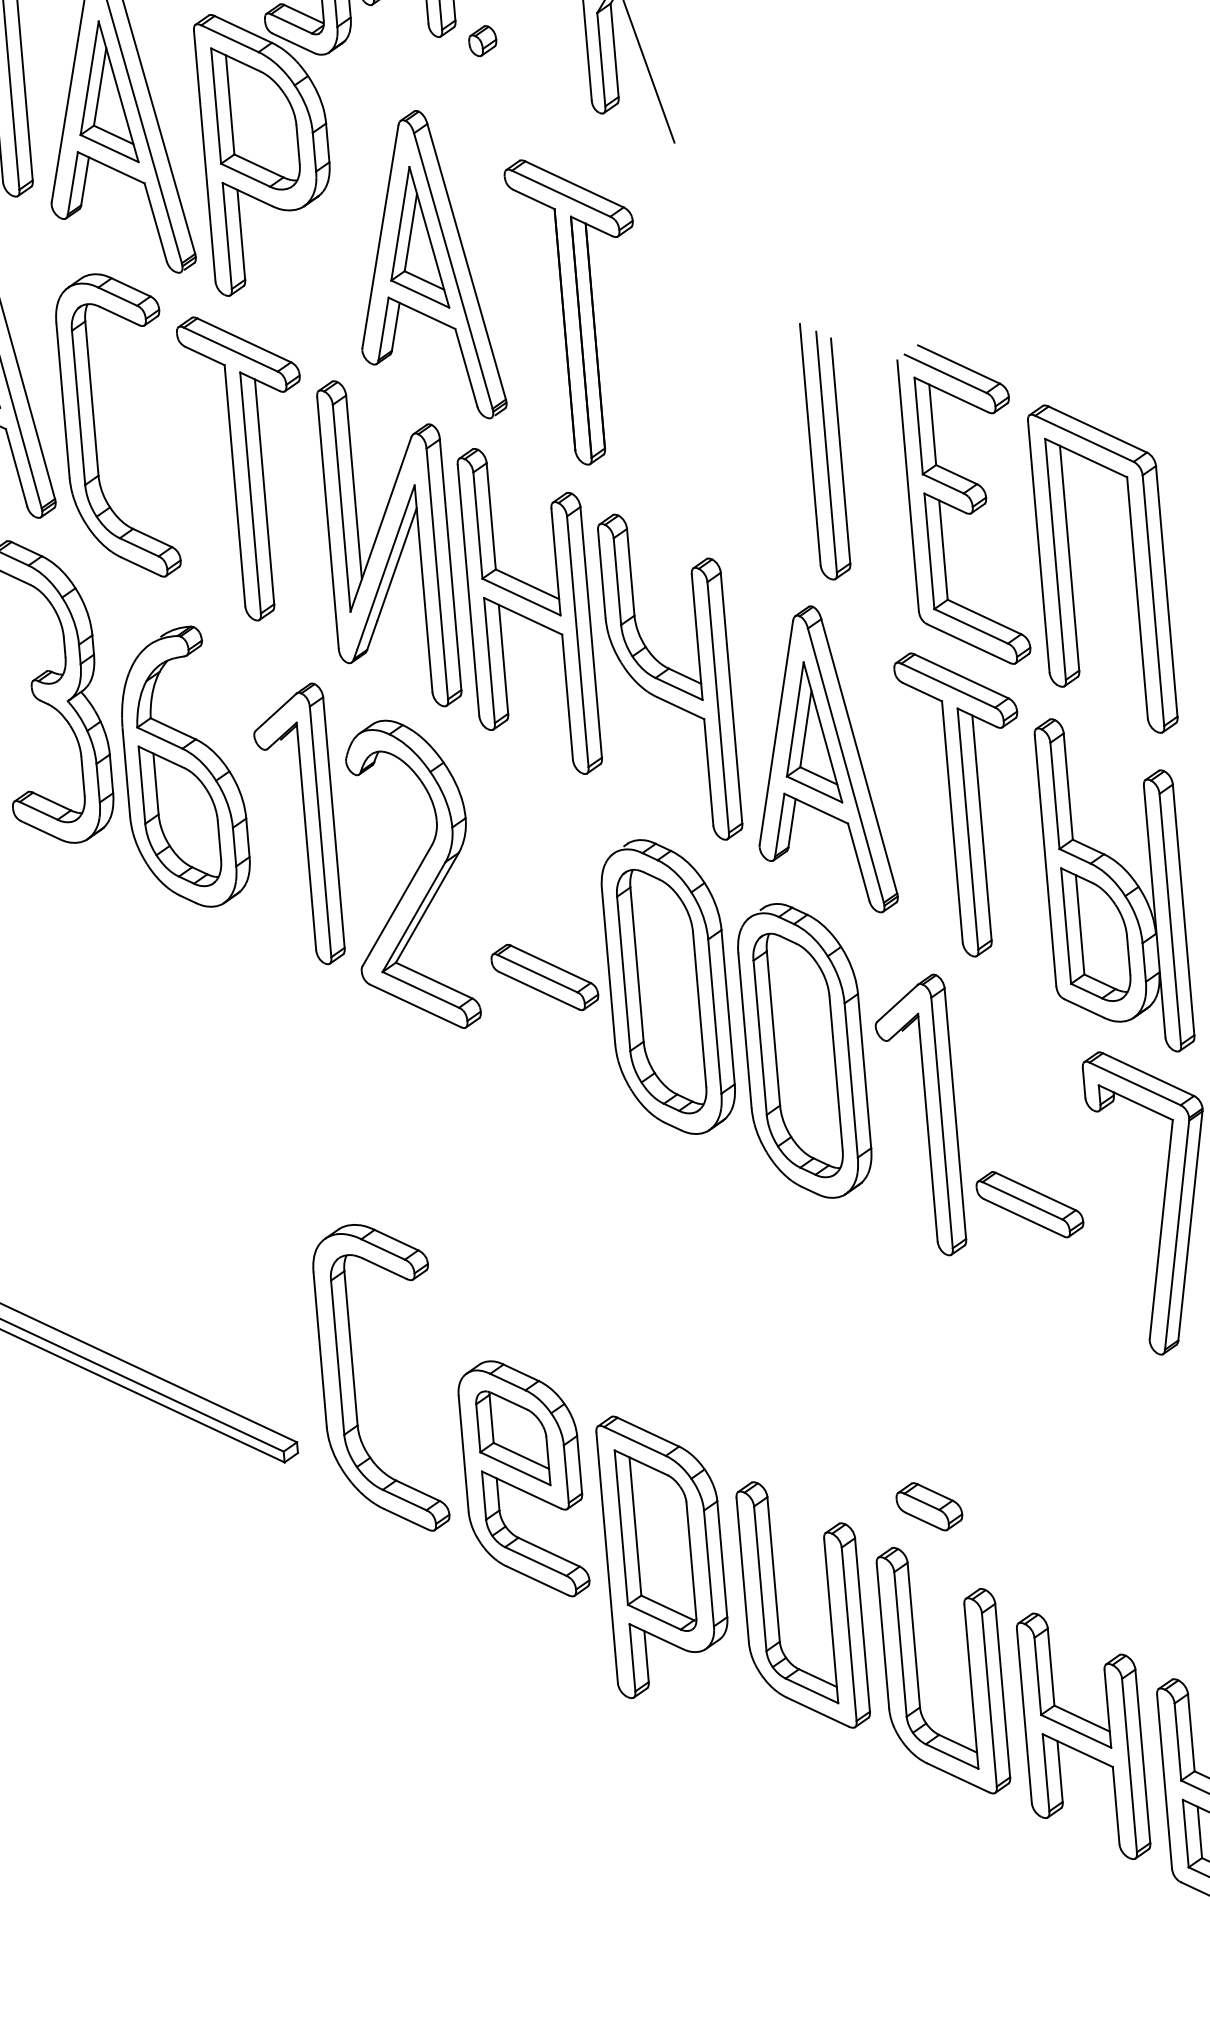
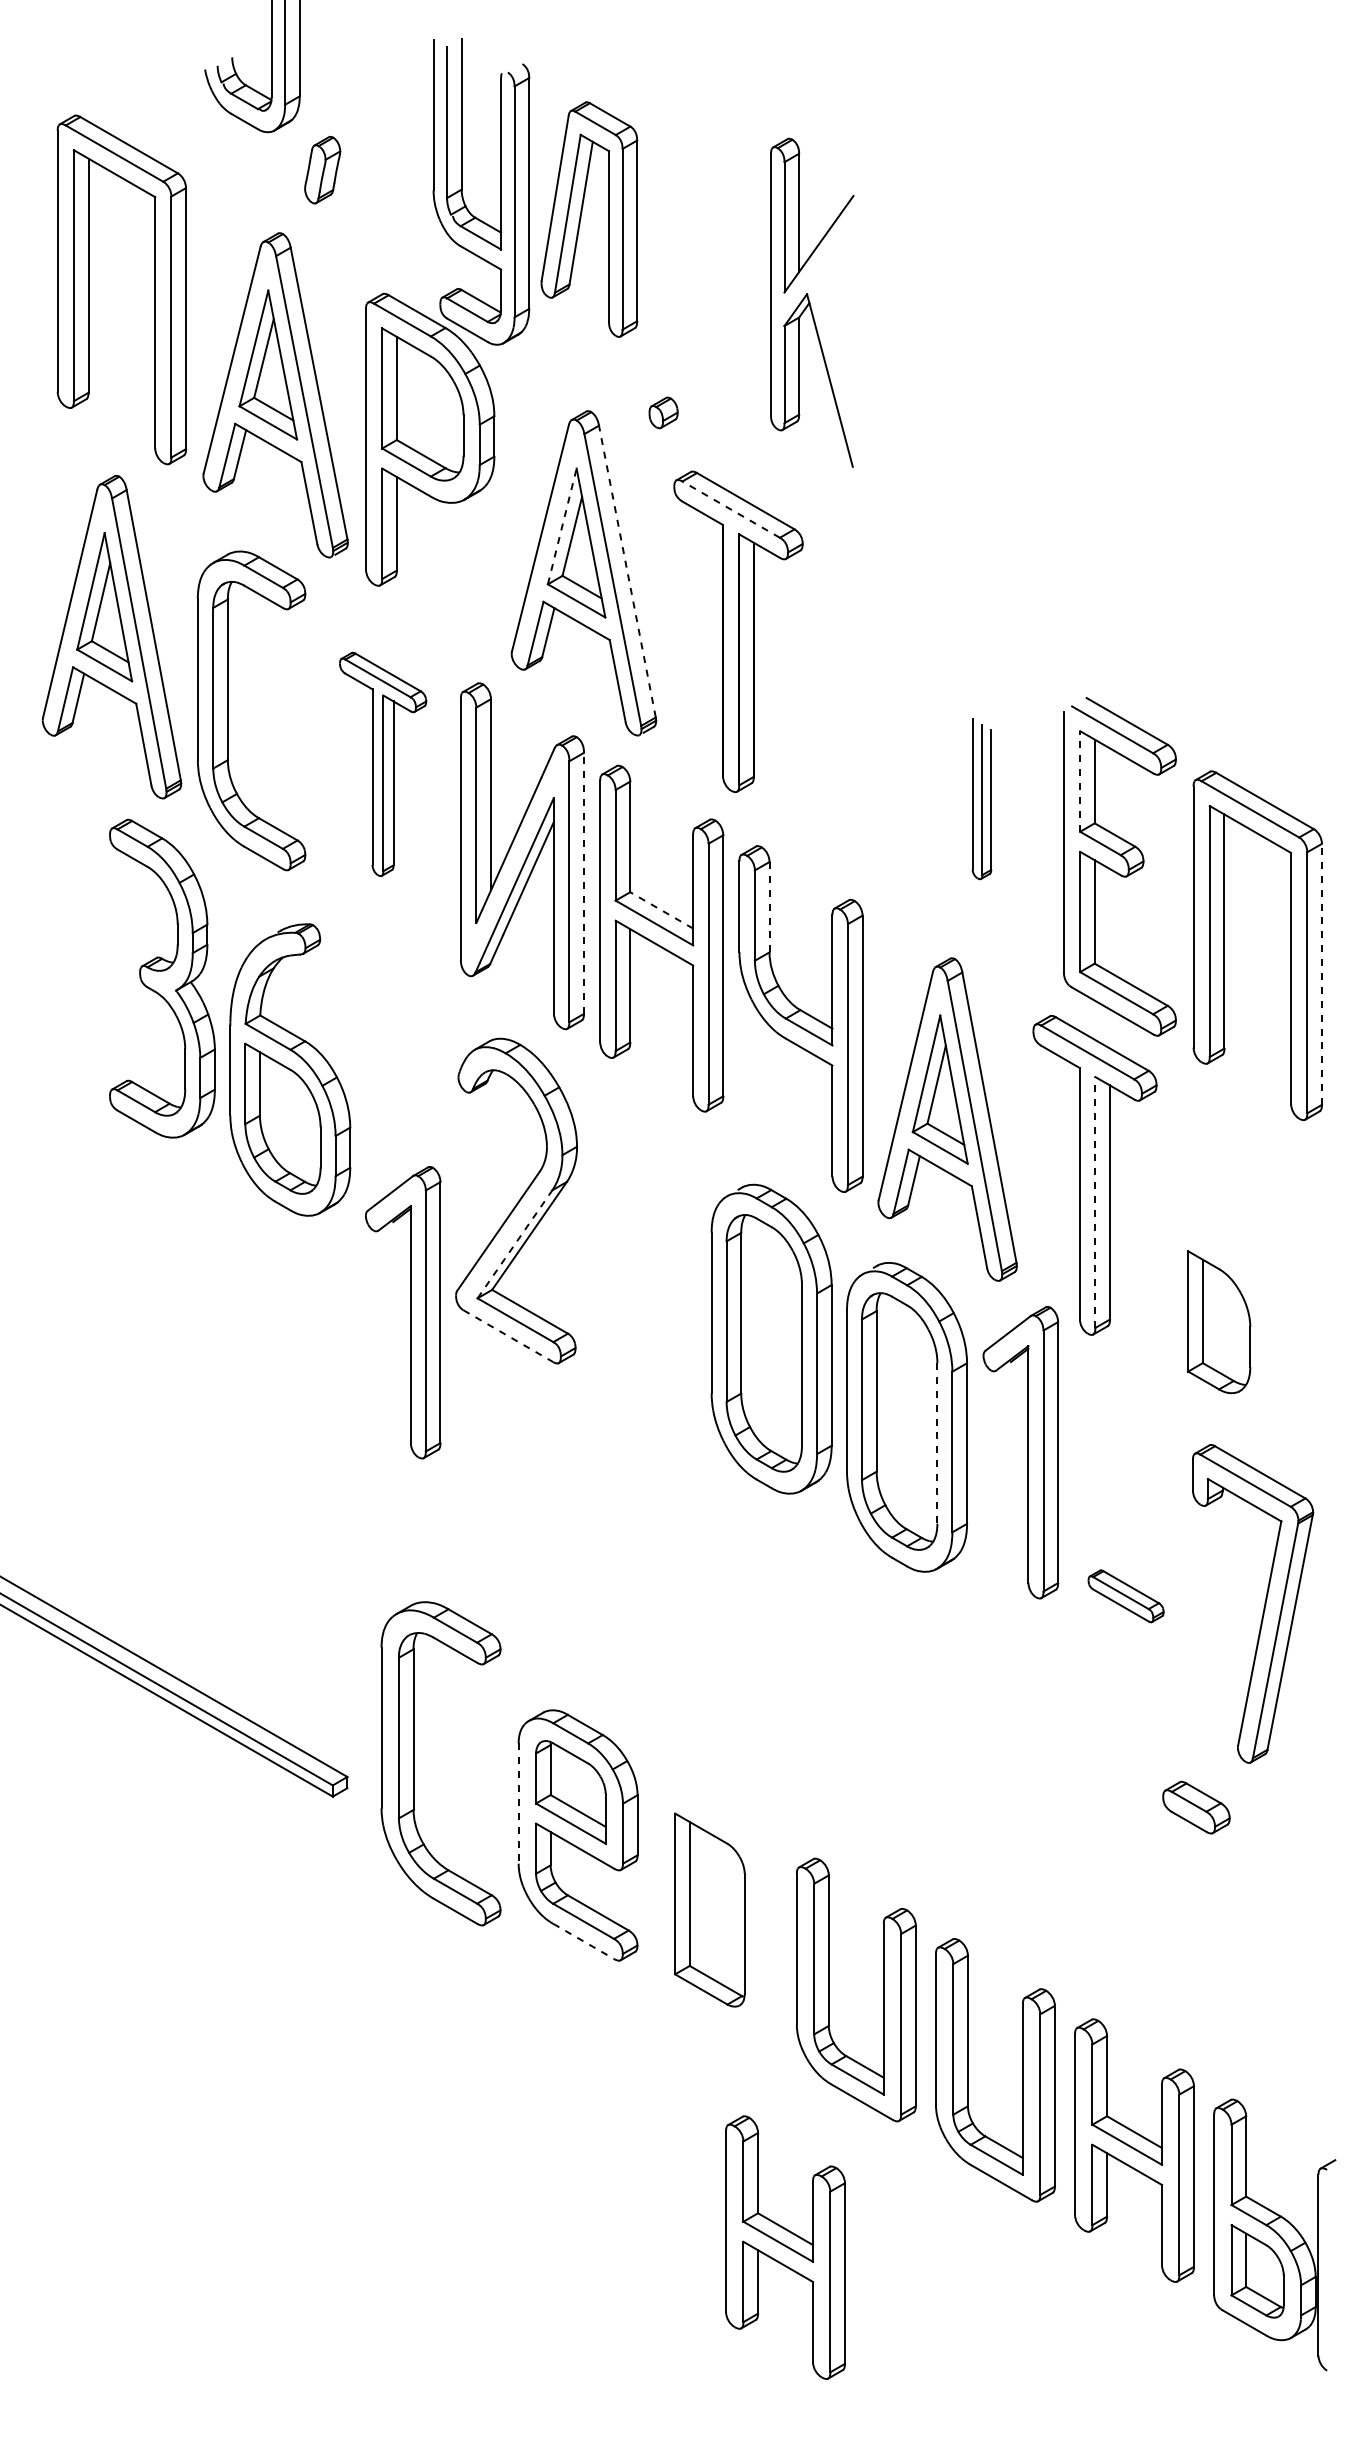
part: (482, 40) -> (663, 412), moved
line: (560, 193) -> (730, 509), solid -> dashed
line: (400, 223) -> (562, 526), solid -> dashed
line: (466, 261) -> (627, 571), solid -> dashed
line: (918, 425) -> (1080, 780), solid -> dashed
part: (825, 450) -> (981, 798), size x0.6
part: (247, 467) -> (382, 764), size x0.7
line: (450, 564) -> (583, 883), solid -> dashed
line: (630, 571) -> (769, 906), solid -> dashed
line: (527, 584) -> (661, 910), solid -> dashed
line: (1166, 591) -> (1321, 974), solid -> dashed
part: (305, 824) -> (410, 1312), moved
line: (968, 829) -> (1095, 1202), solid -> dashed
part: (1114, 885) -> (1241, 1273), removed
line: (413, 917) -> (514, 1244), solid -> dashed
part: (544, 977) -> (644, 1318), removed
line: (415, 1006) -> (508, 1336), solid -> dashed
line: (836, 1073) -> (937, 1443), solid -> dashed
part: (925, 1116) -> (1027, 1452), moved
part: (1029, 1204) -> (1125, 1596), size x0.7
part: (354, 1380) -> (414, 1763), moved
line: (463, 1454) -> (518, 1804), solid -> dashed
part: (929, 1506) -> (1196, 1807), moved
part: (663, 1553) -> (716, 1924), removed
line: (538, 1580) -> (584, 1941), solid -> dashed
part: (756, 1858) -> (785, 2247), added

